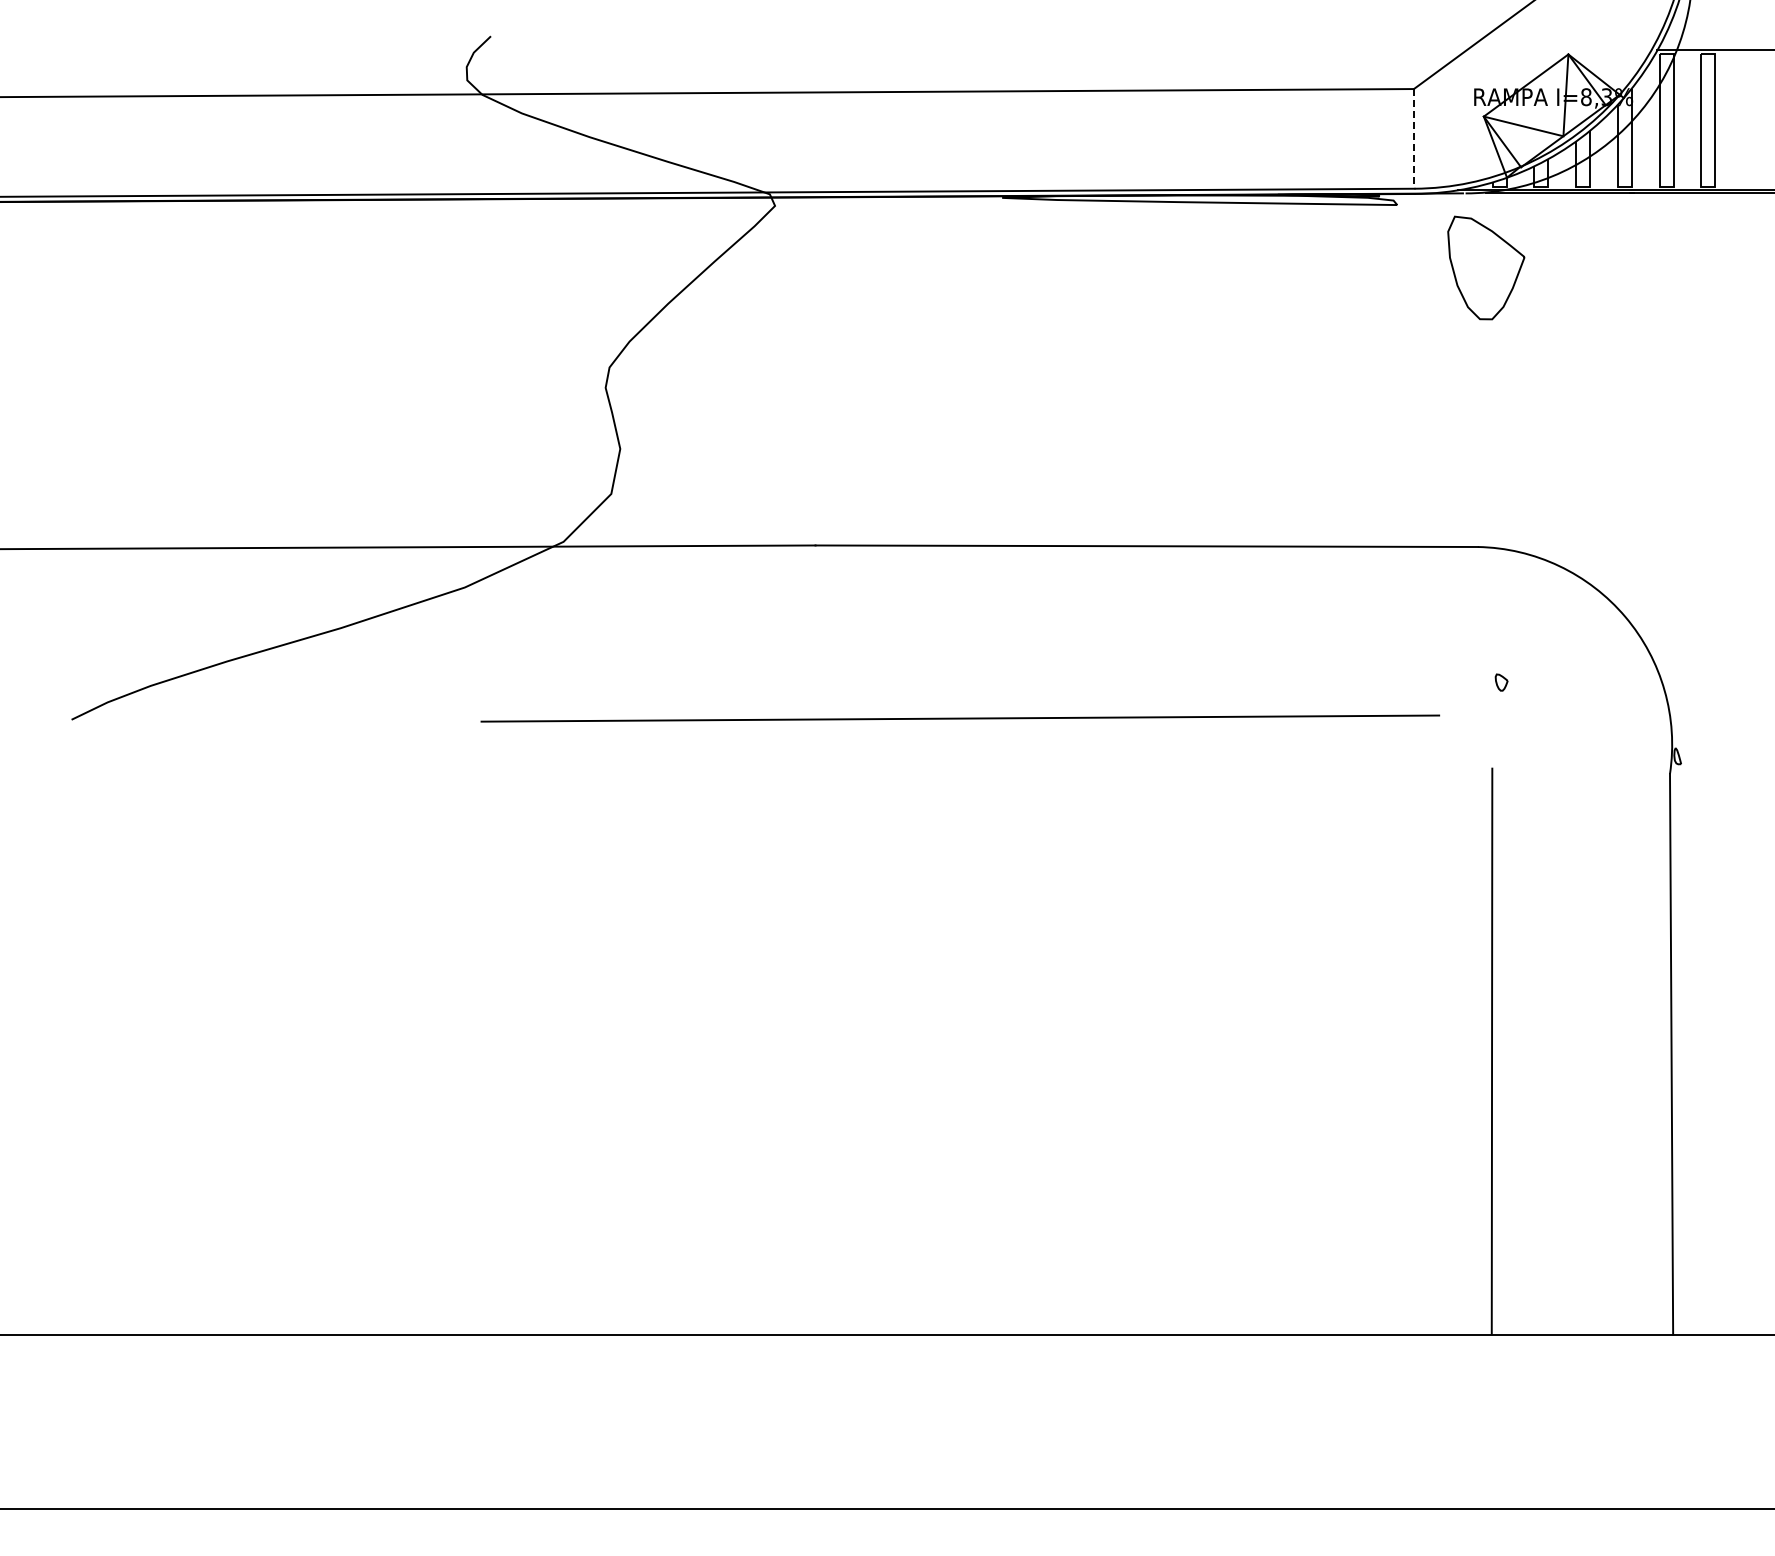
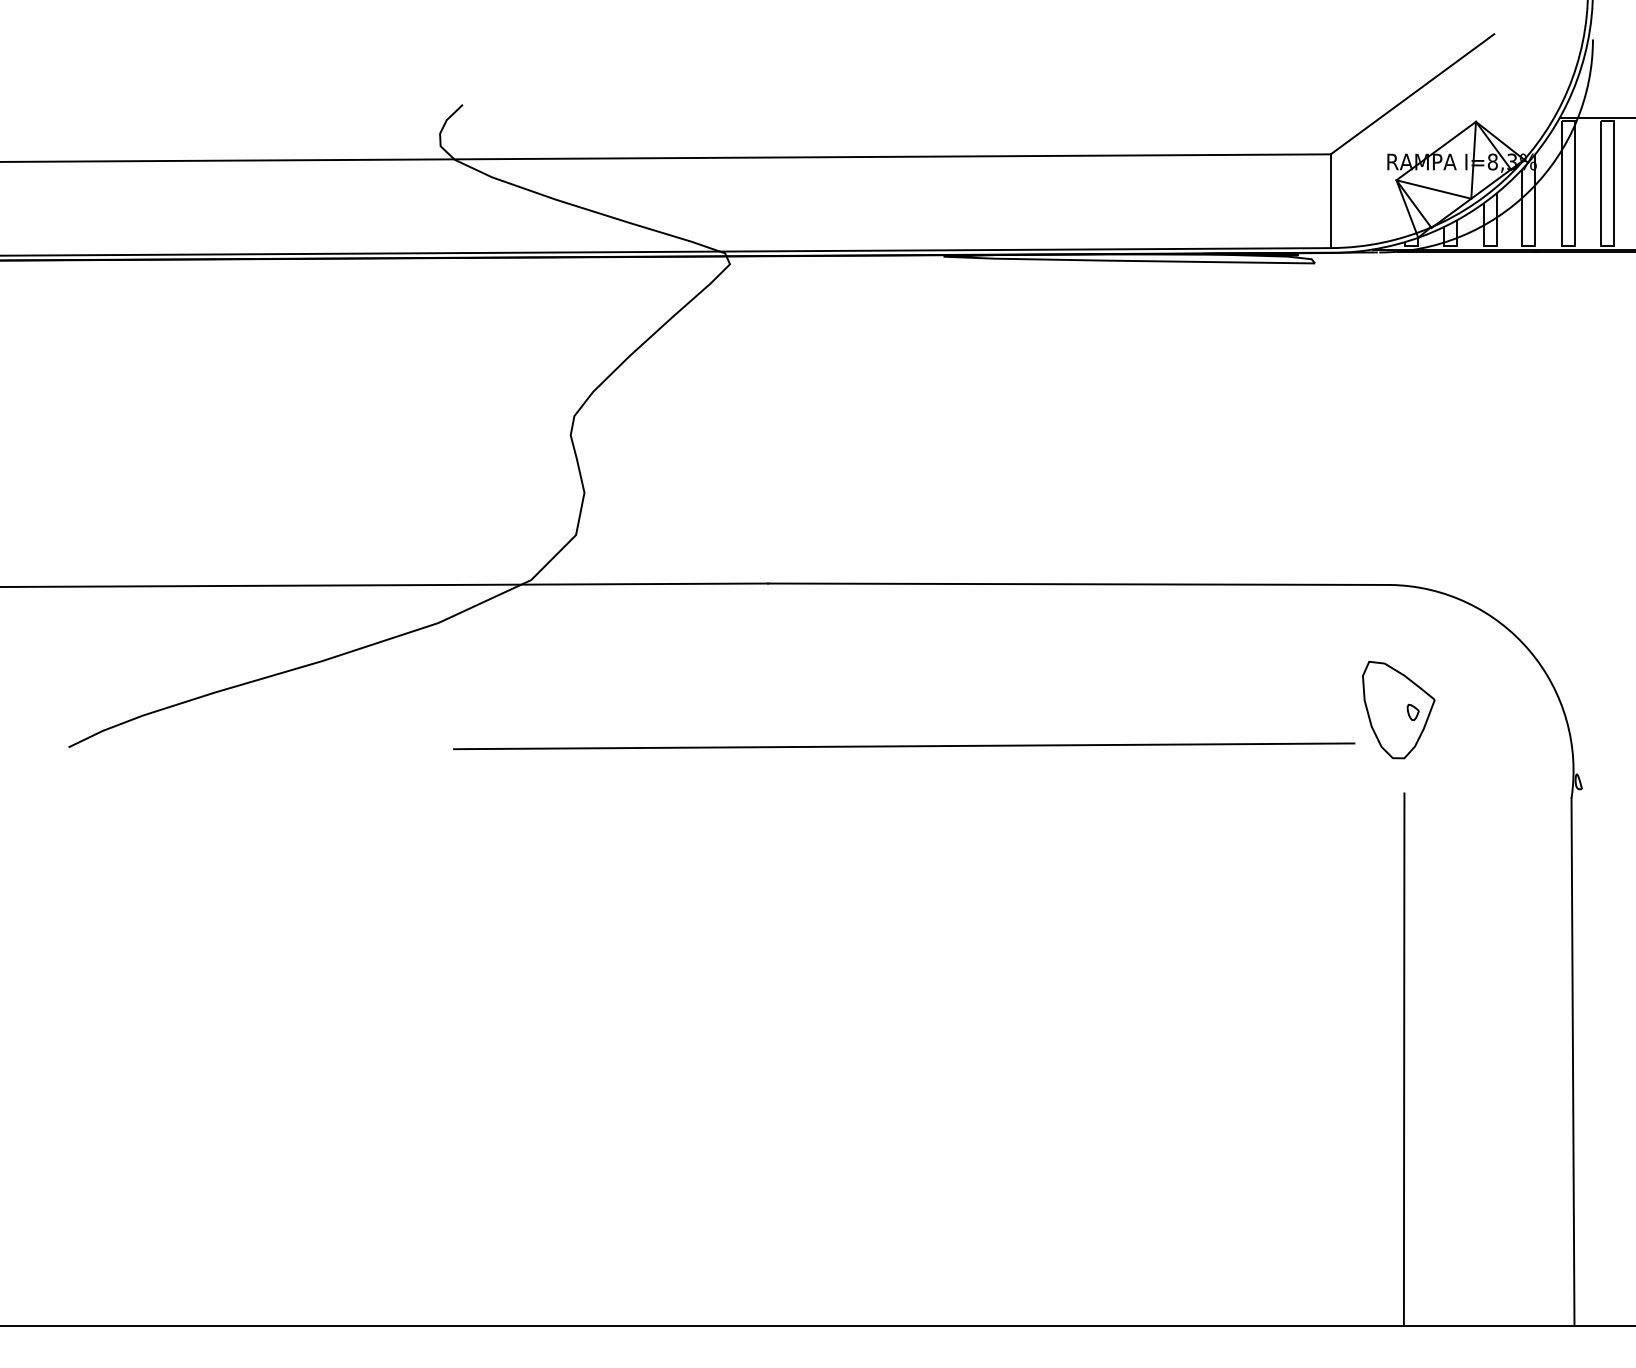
line: (1413, 138) -> (1330, 200), dashed -> solid
part: (1486, 267) -> (1398, 709), moved

